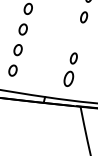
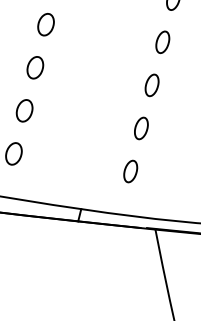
part: (78, 37) -> (151, 84), added
part: (68, 79) -> (130, 172), size x0.71

